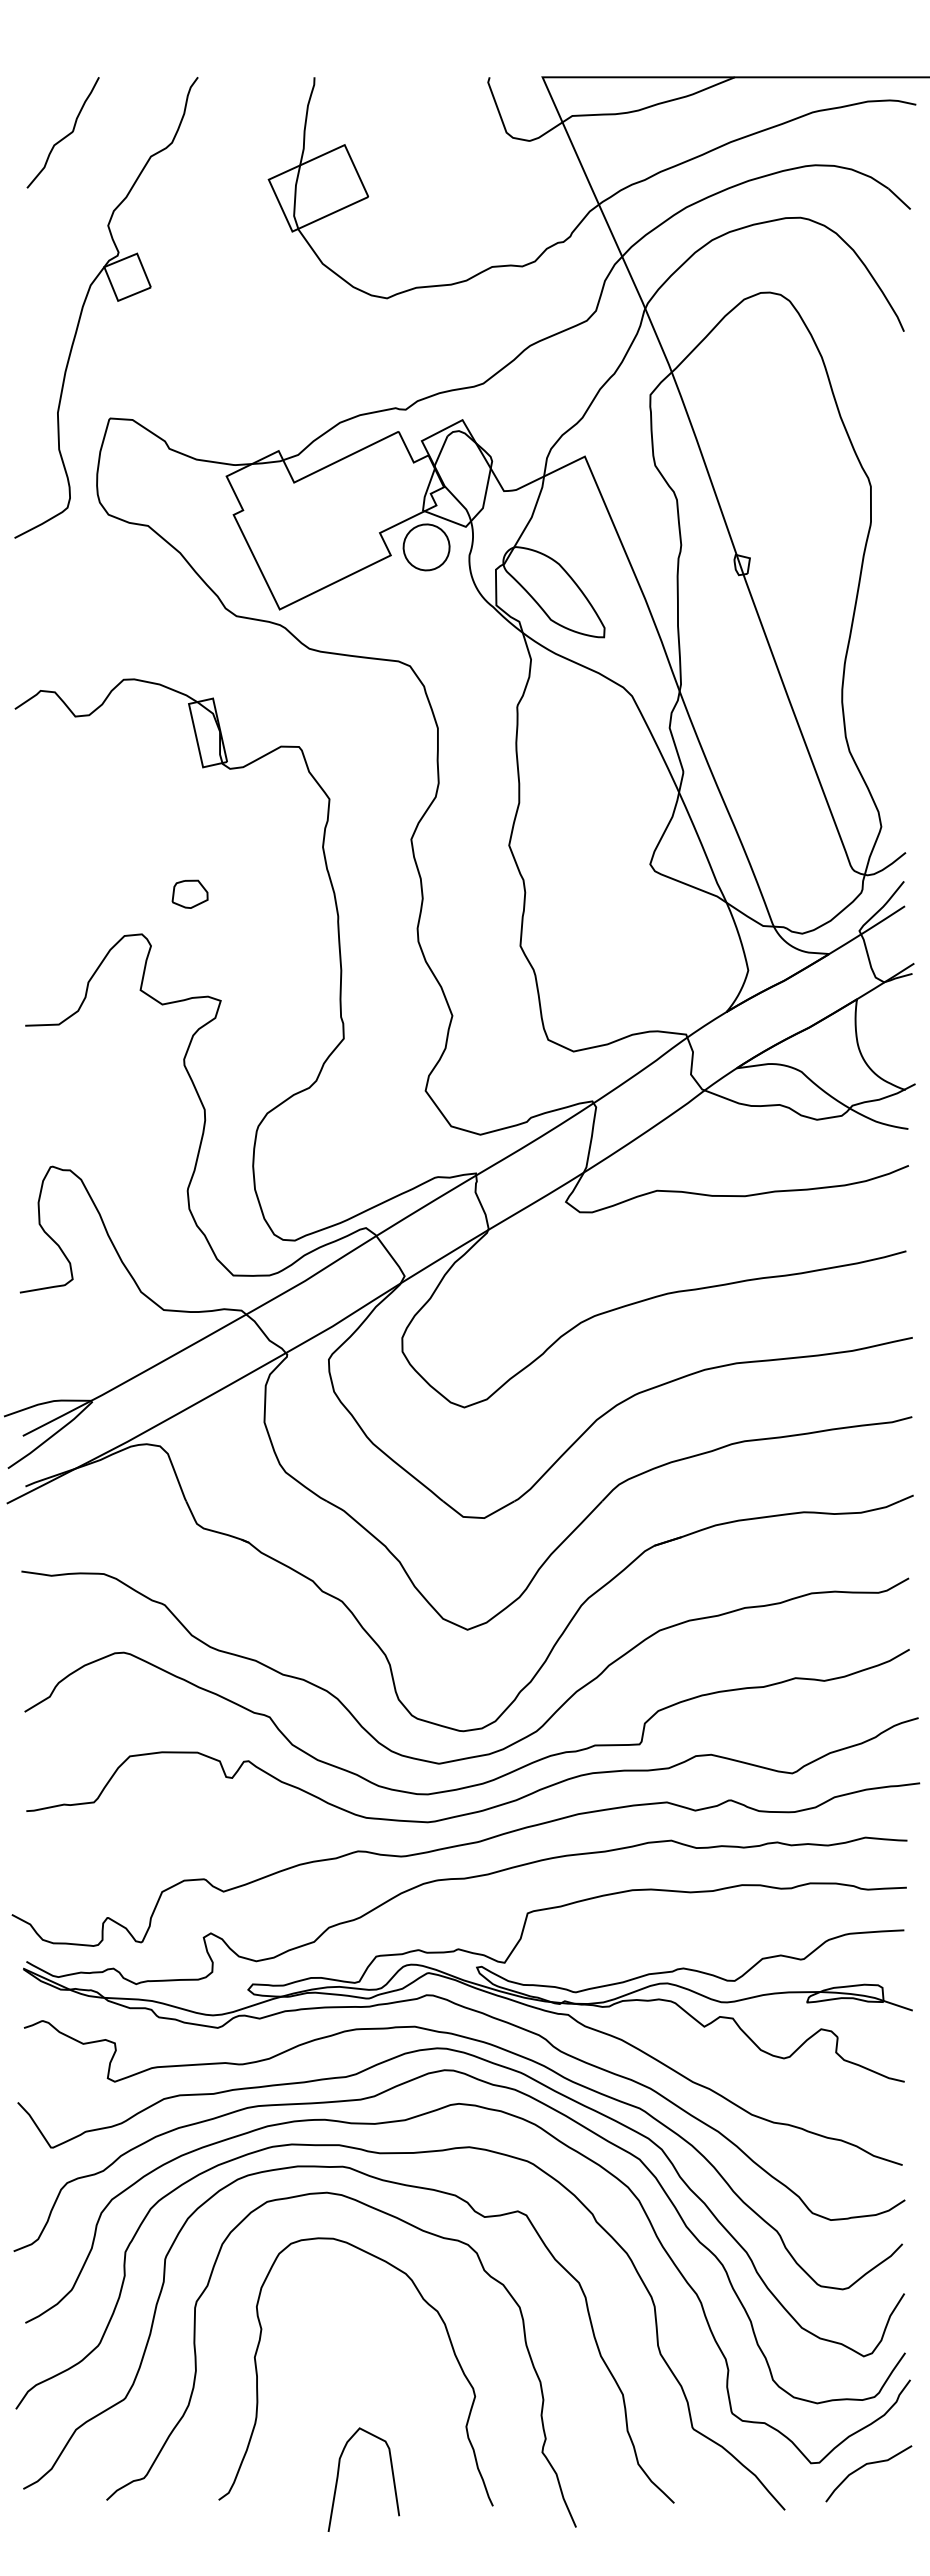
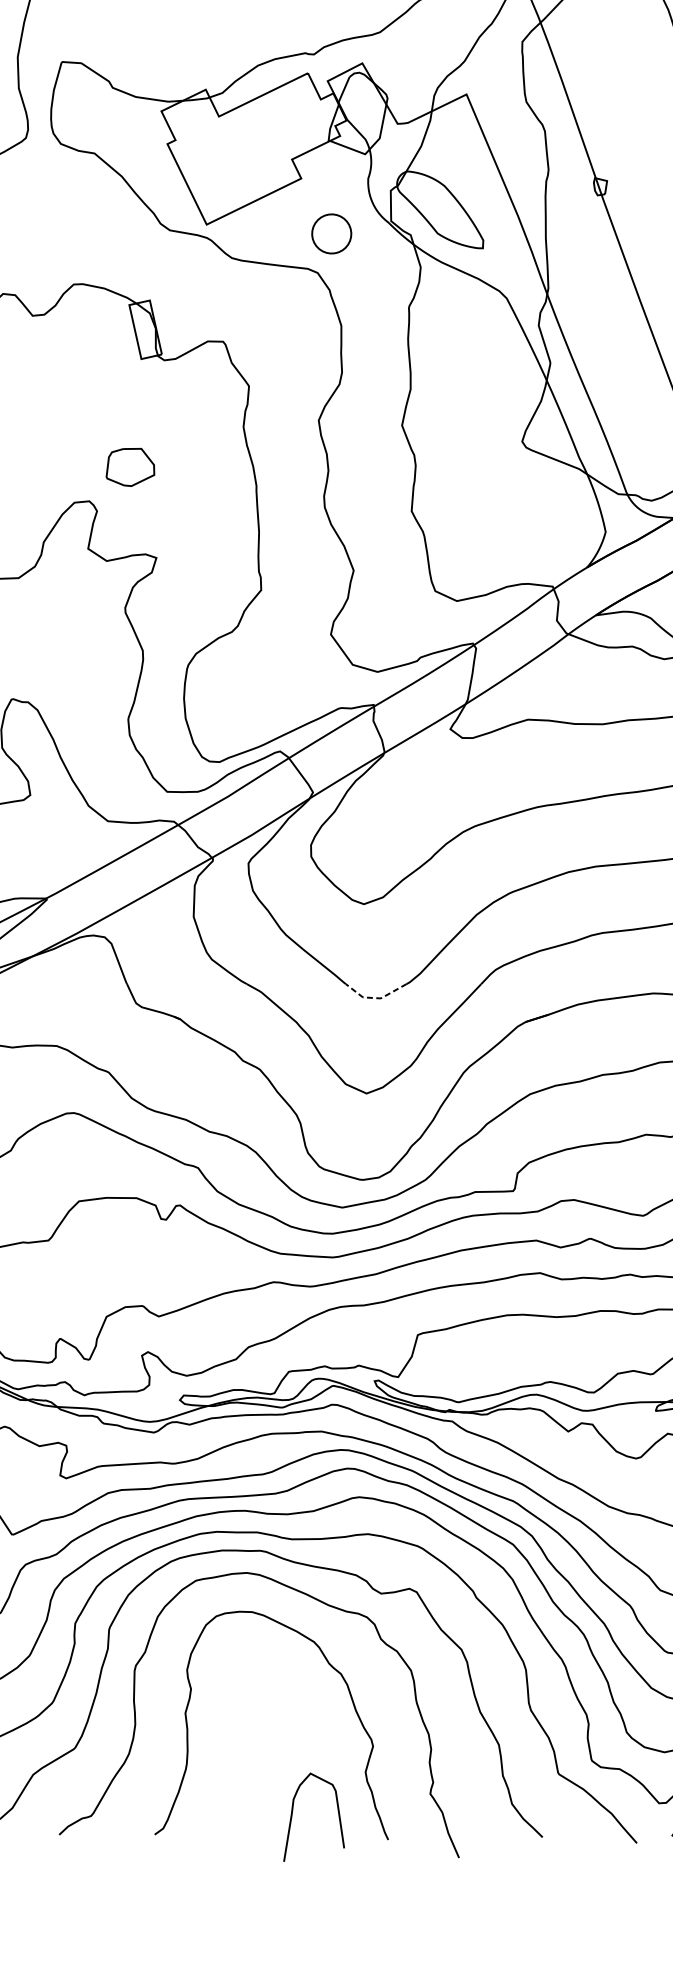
part: (426, 547) -> (331, 234), moved
part: (189, 893) -> (129, 466), size x1.6
line: (477, 1517) -> (375, 997), solid -> dashed
curve: (338, 2479) -> (292, 1817), moved

